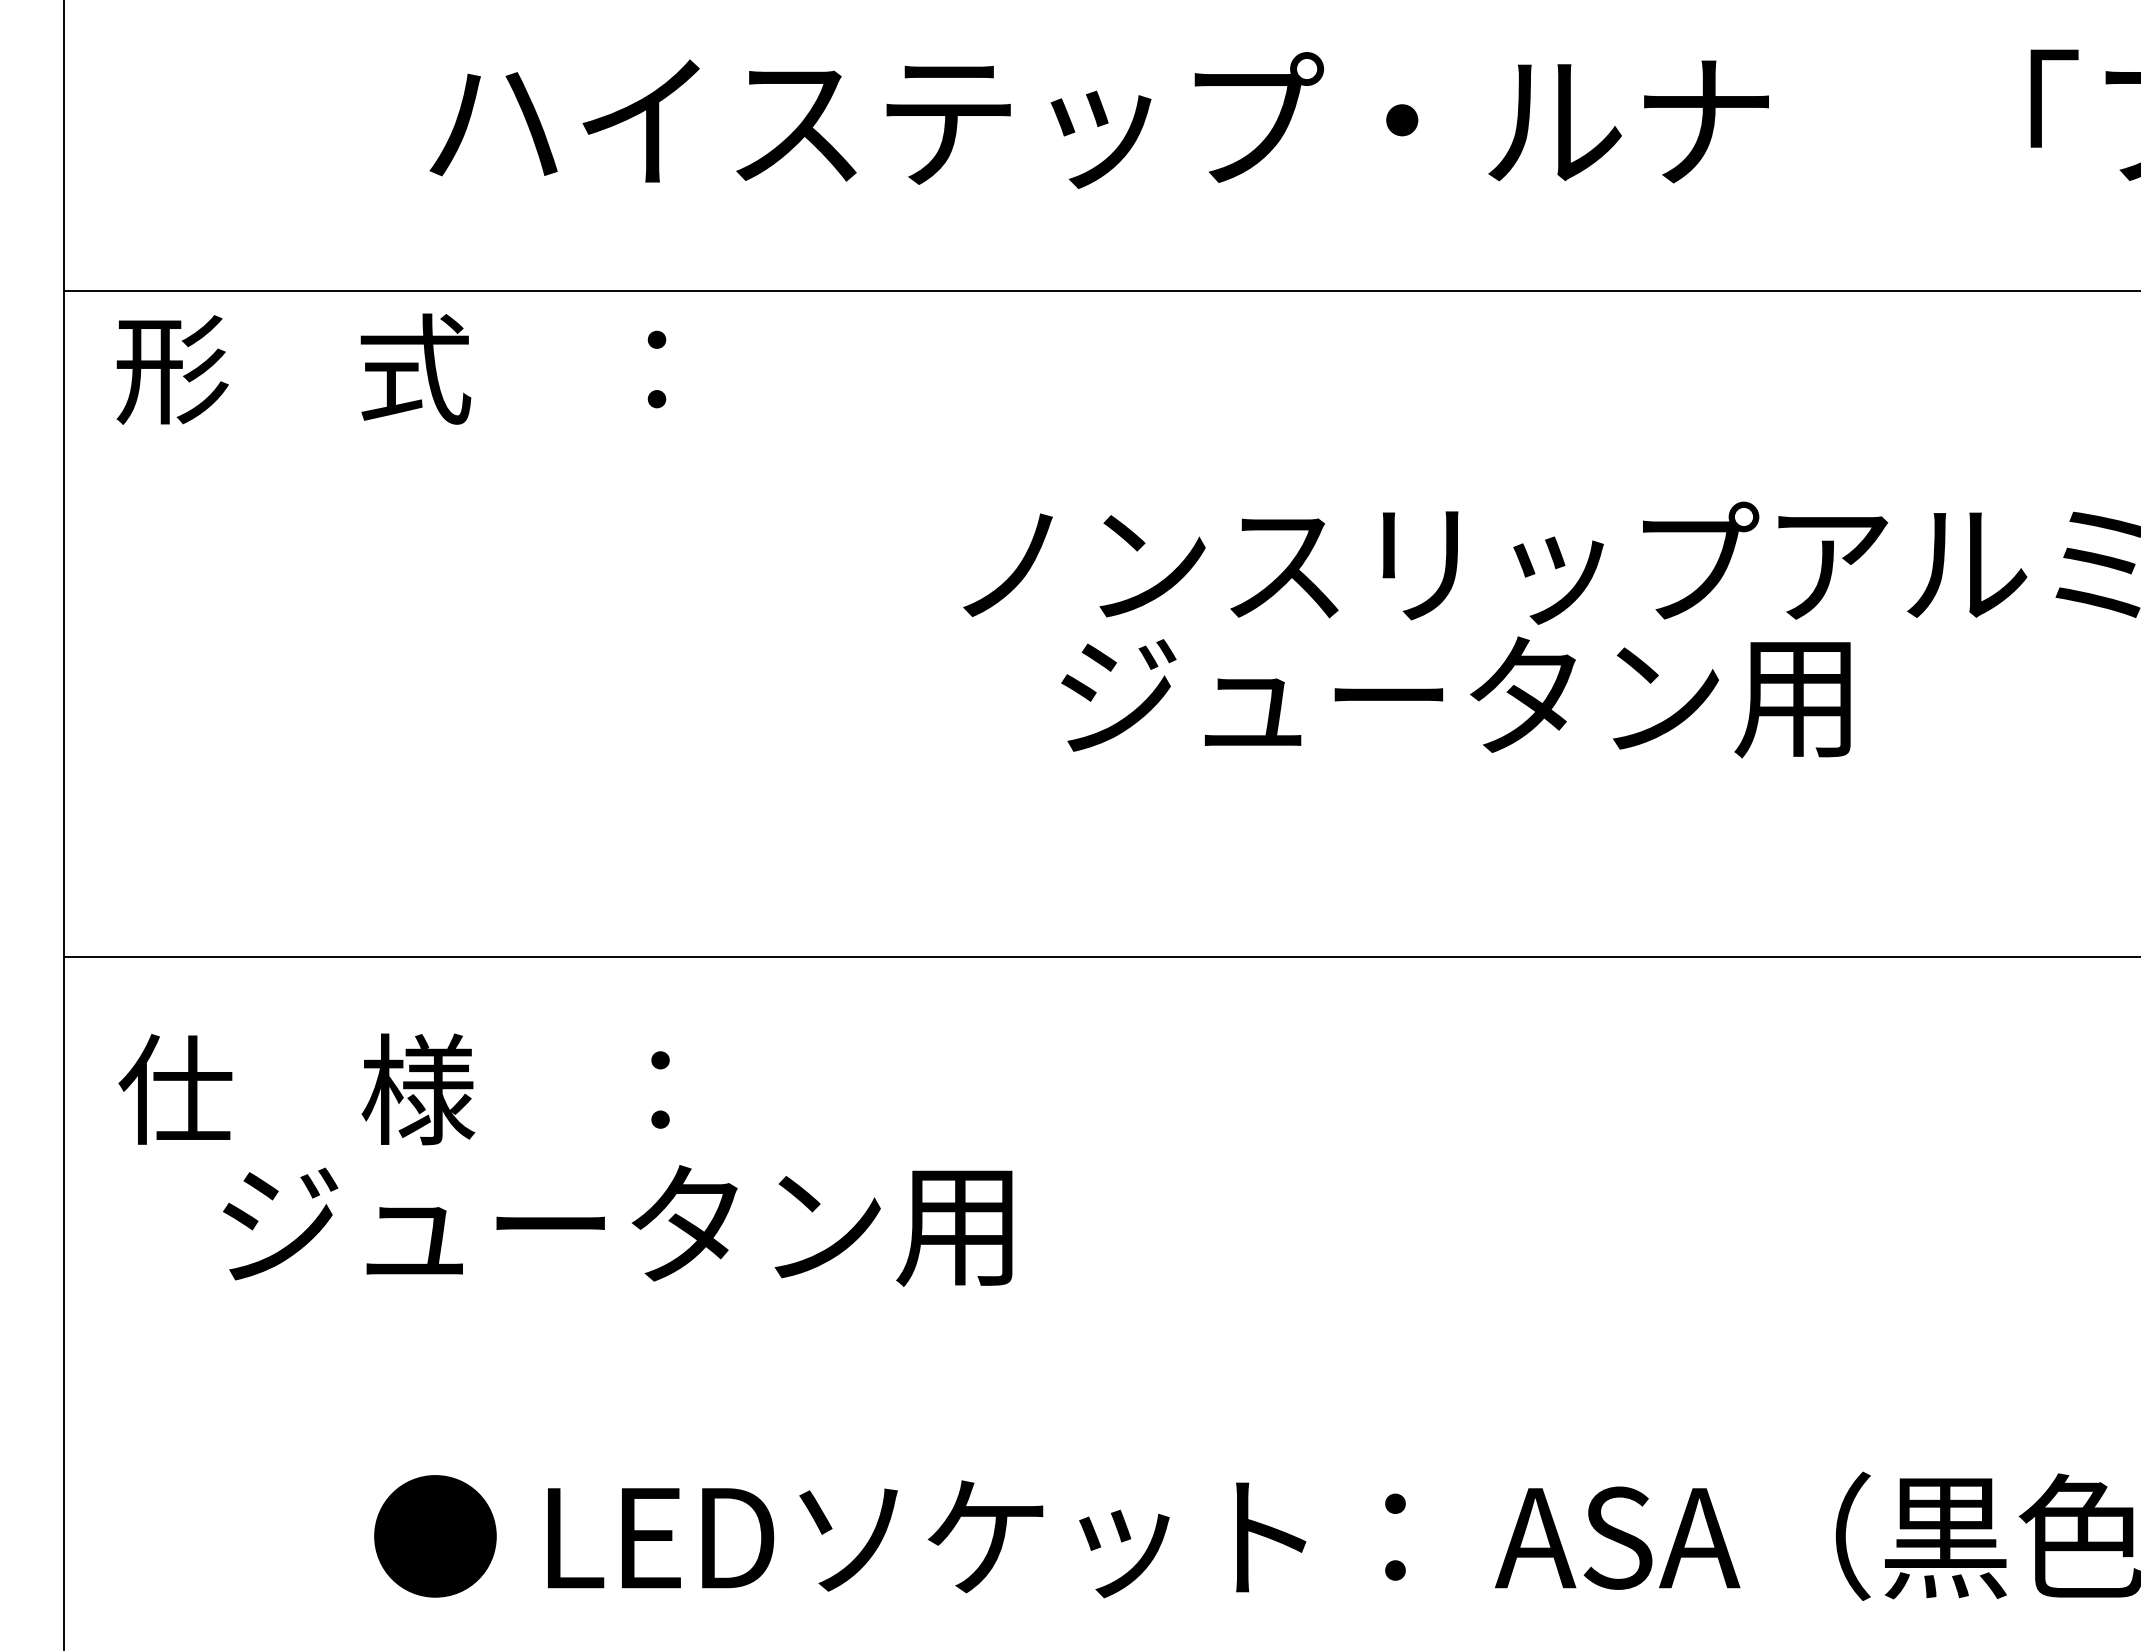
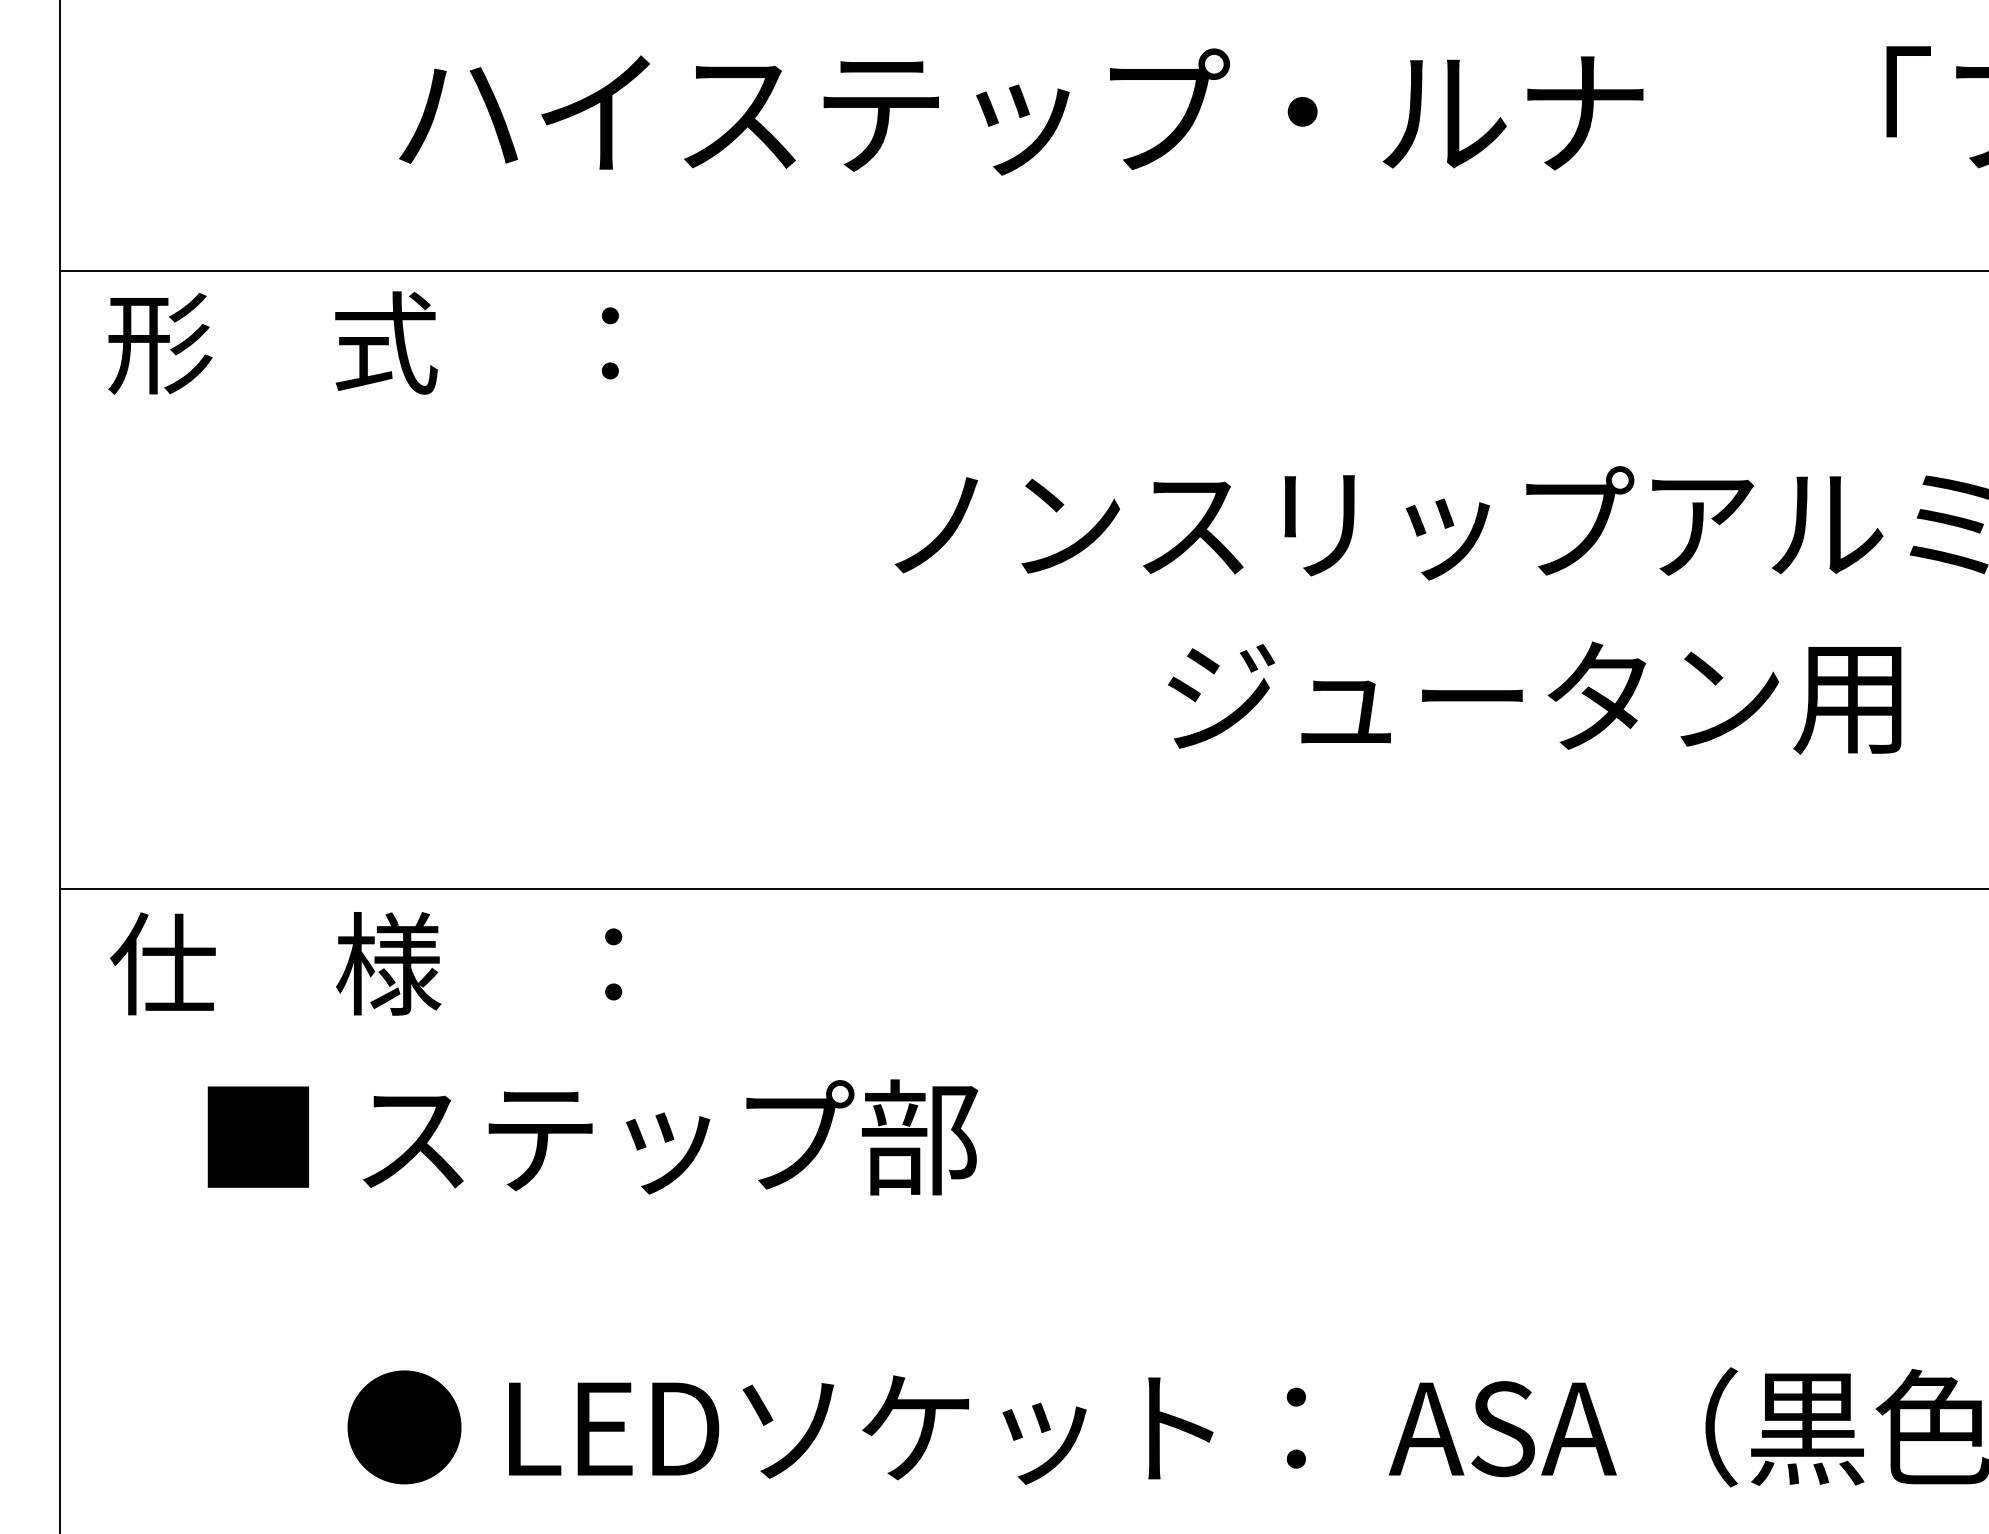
text: (1455, 697) -> (1534, 698), moved
text: (393, 1089) -> (365, 963), moved
text: (637, 1223) -> (592, 1136), ジュータン用 -> ■ ステップ部

